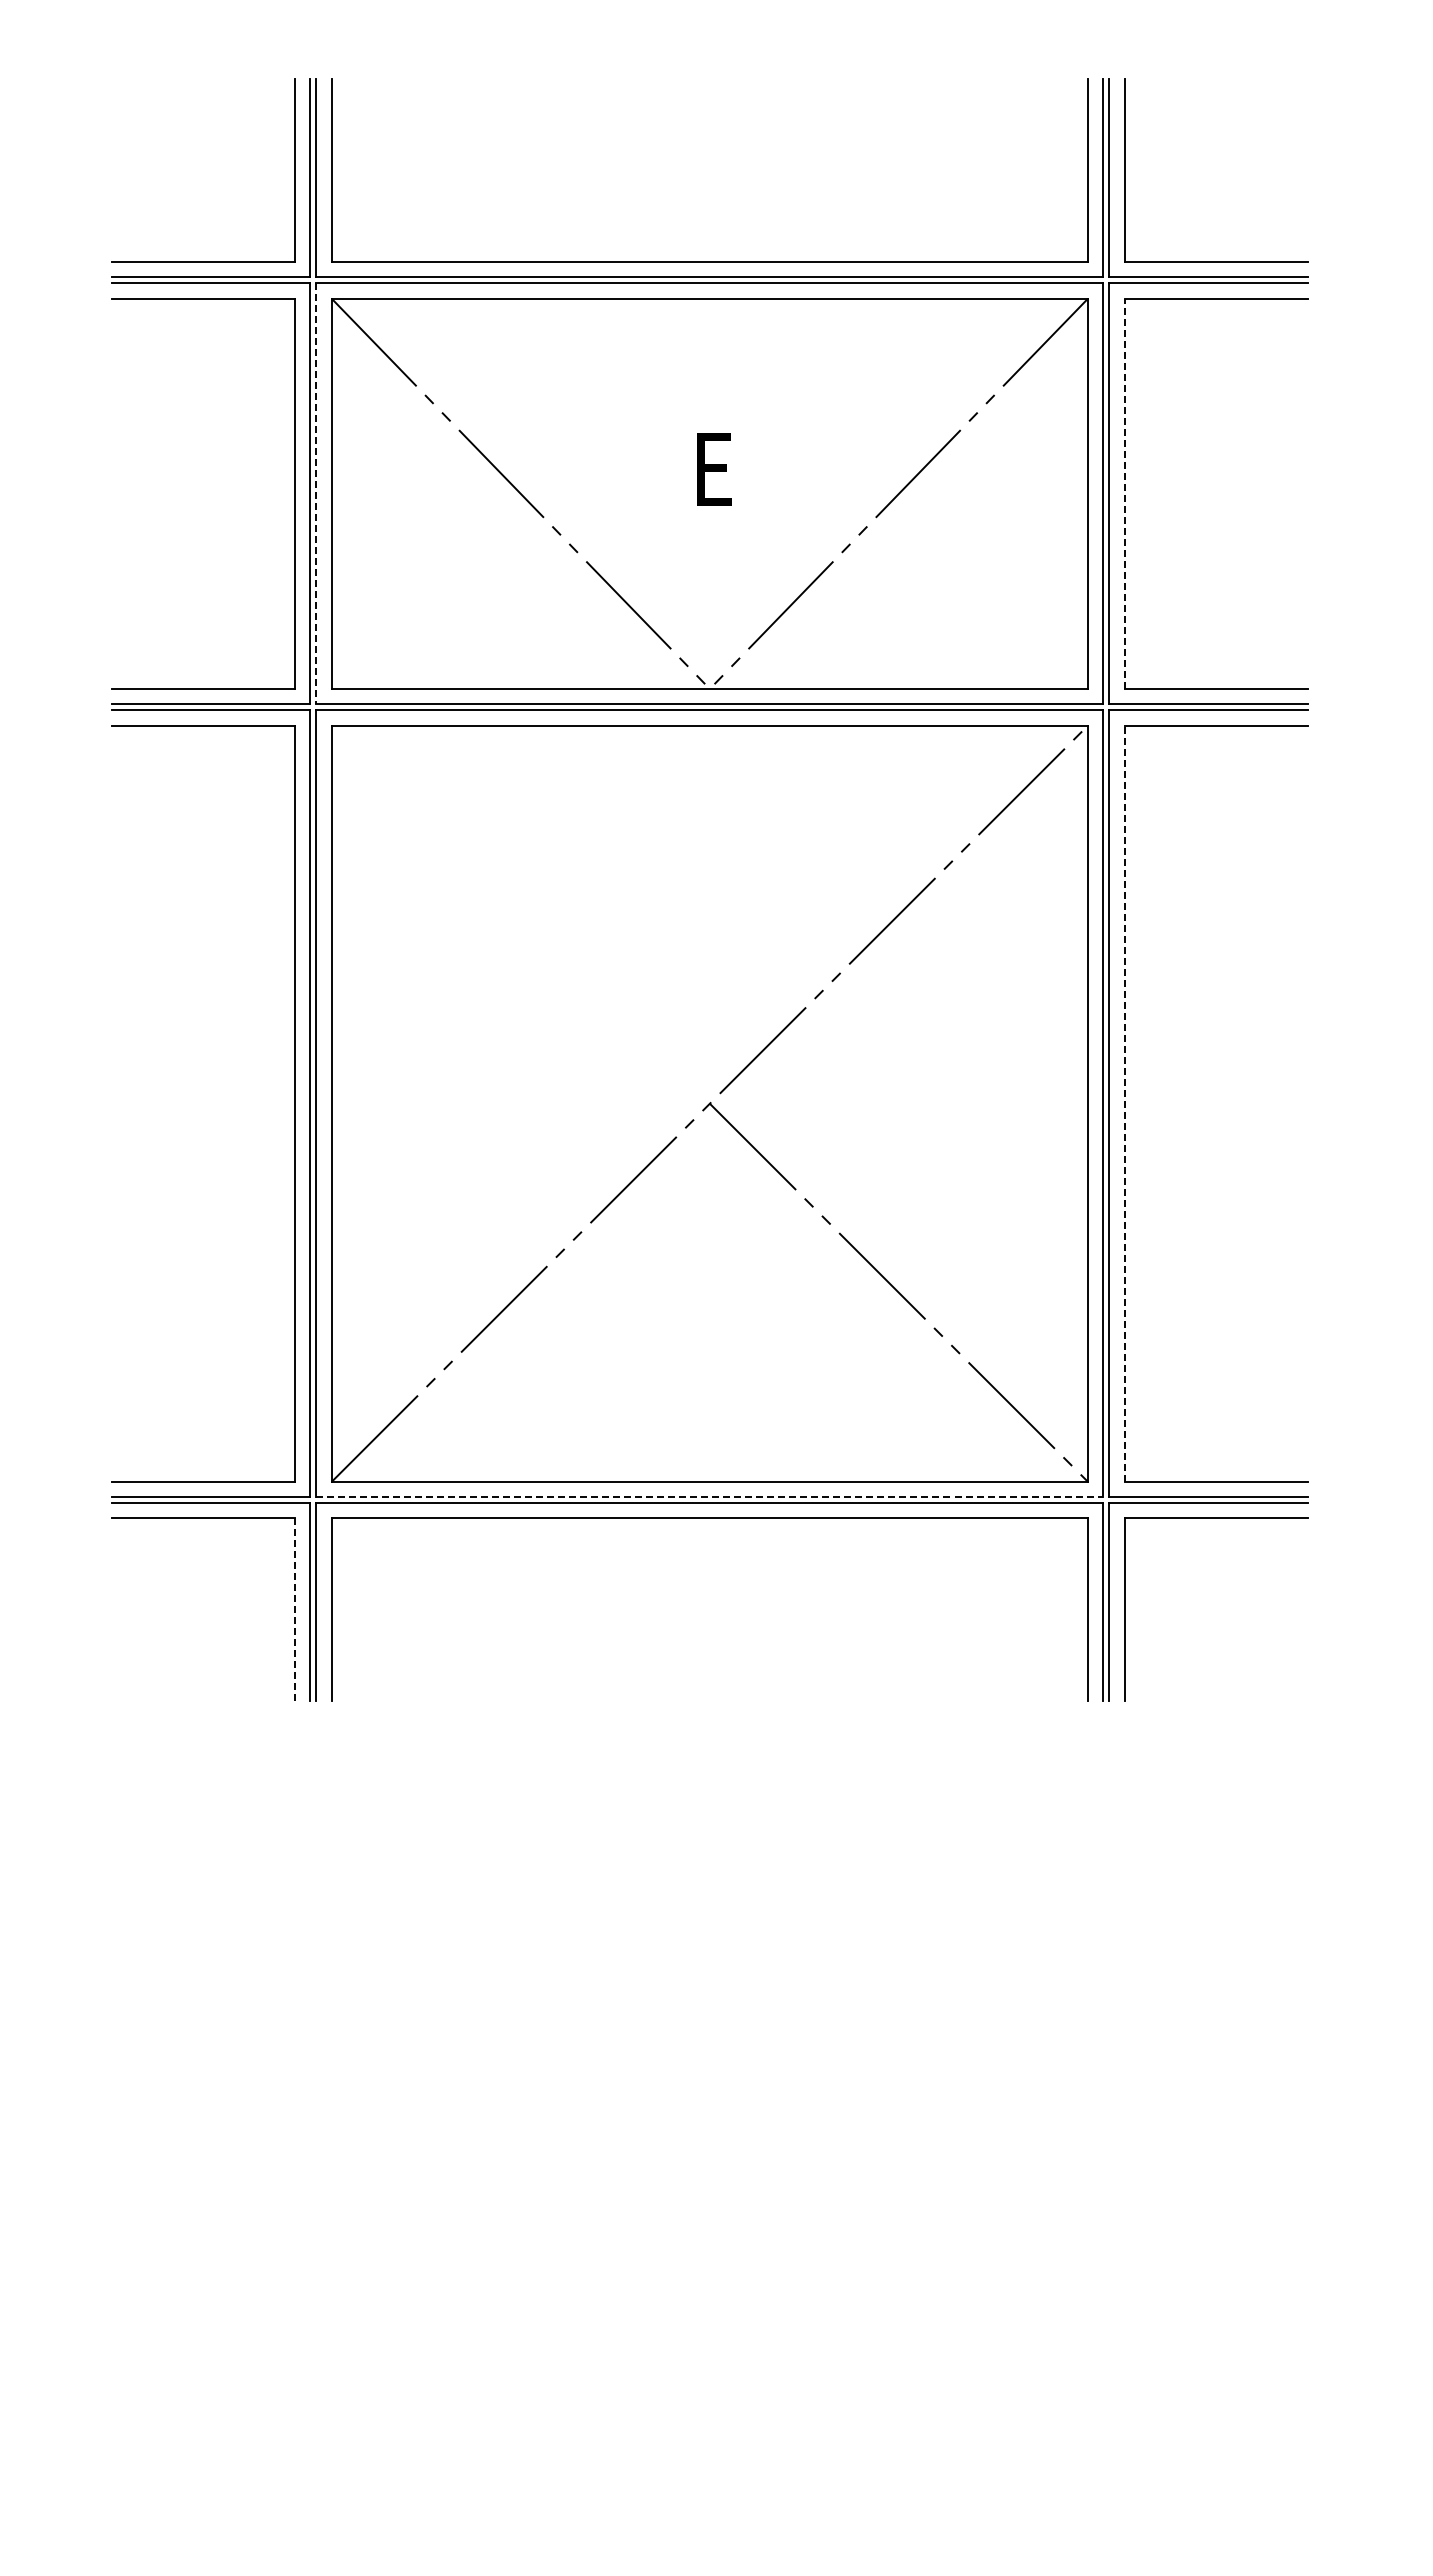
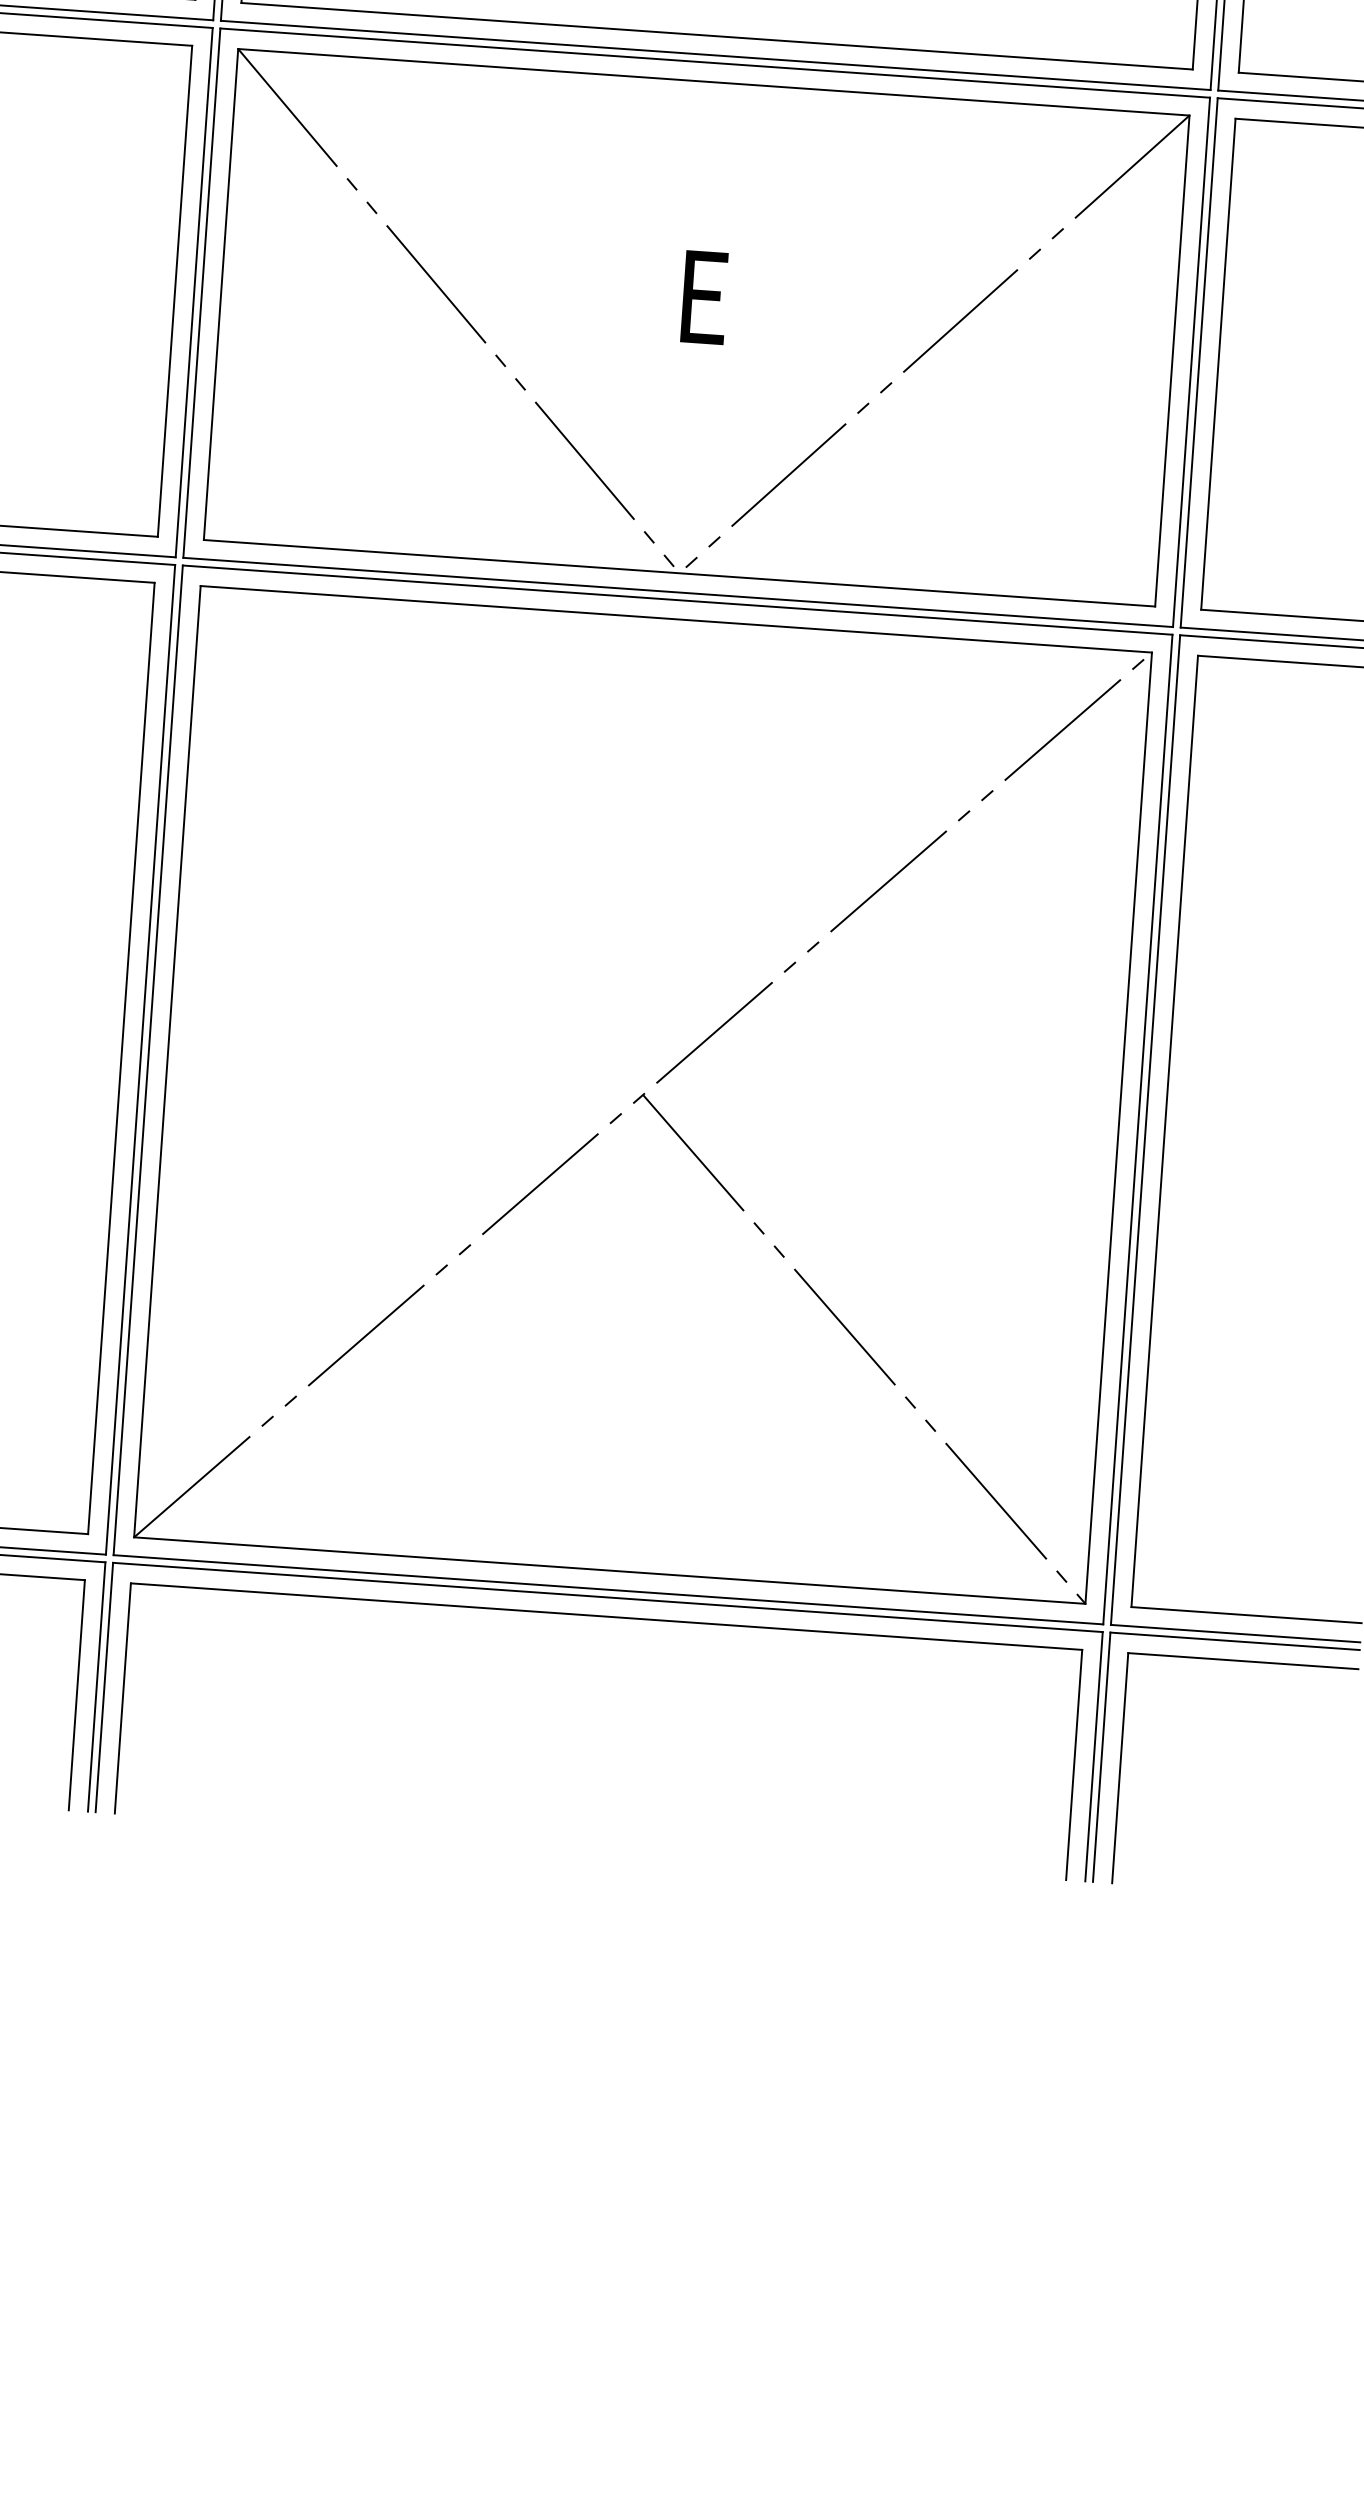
line: (1124, 493) -> (1218, 363), dashed -> solid
line: (316, 494) -> (201, 293), dashed -> solid
line: (1124, 1103) -> (1164, 1131), dashed -> solid
line: (710, 1497) -> (609, 1590), dashed -> solid
line: (295, 1610) -> (77, 1695), dashed -> solid

